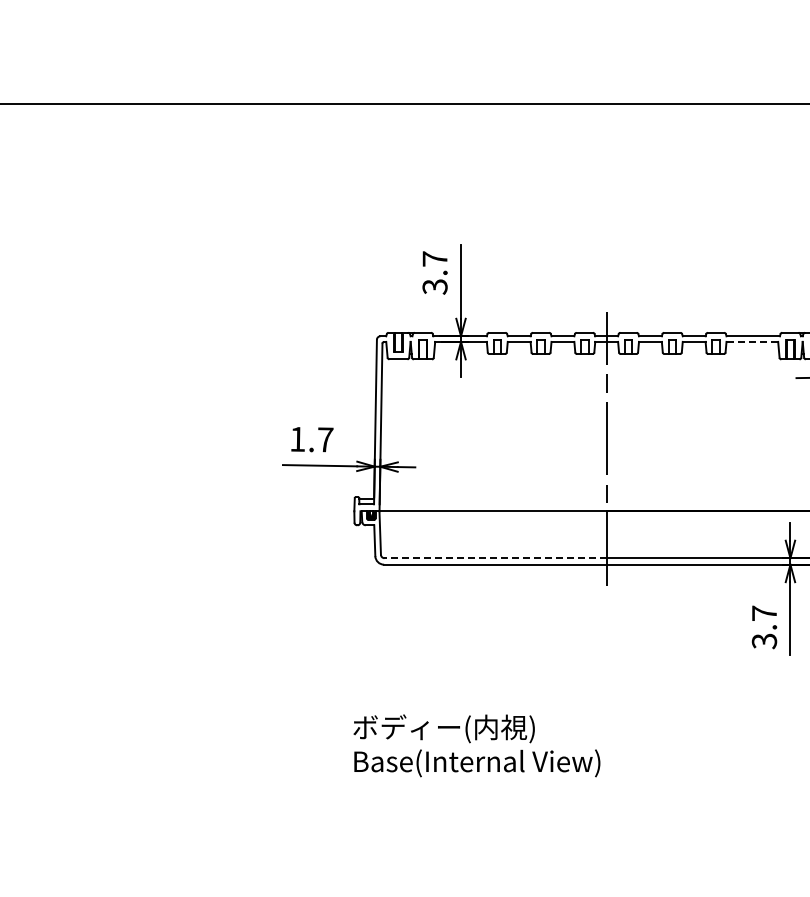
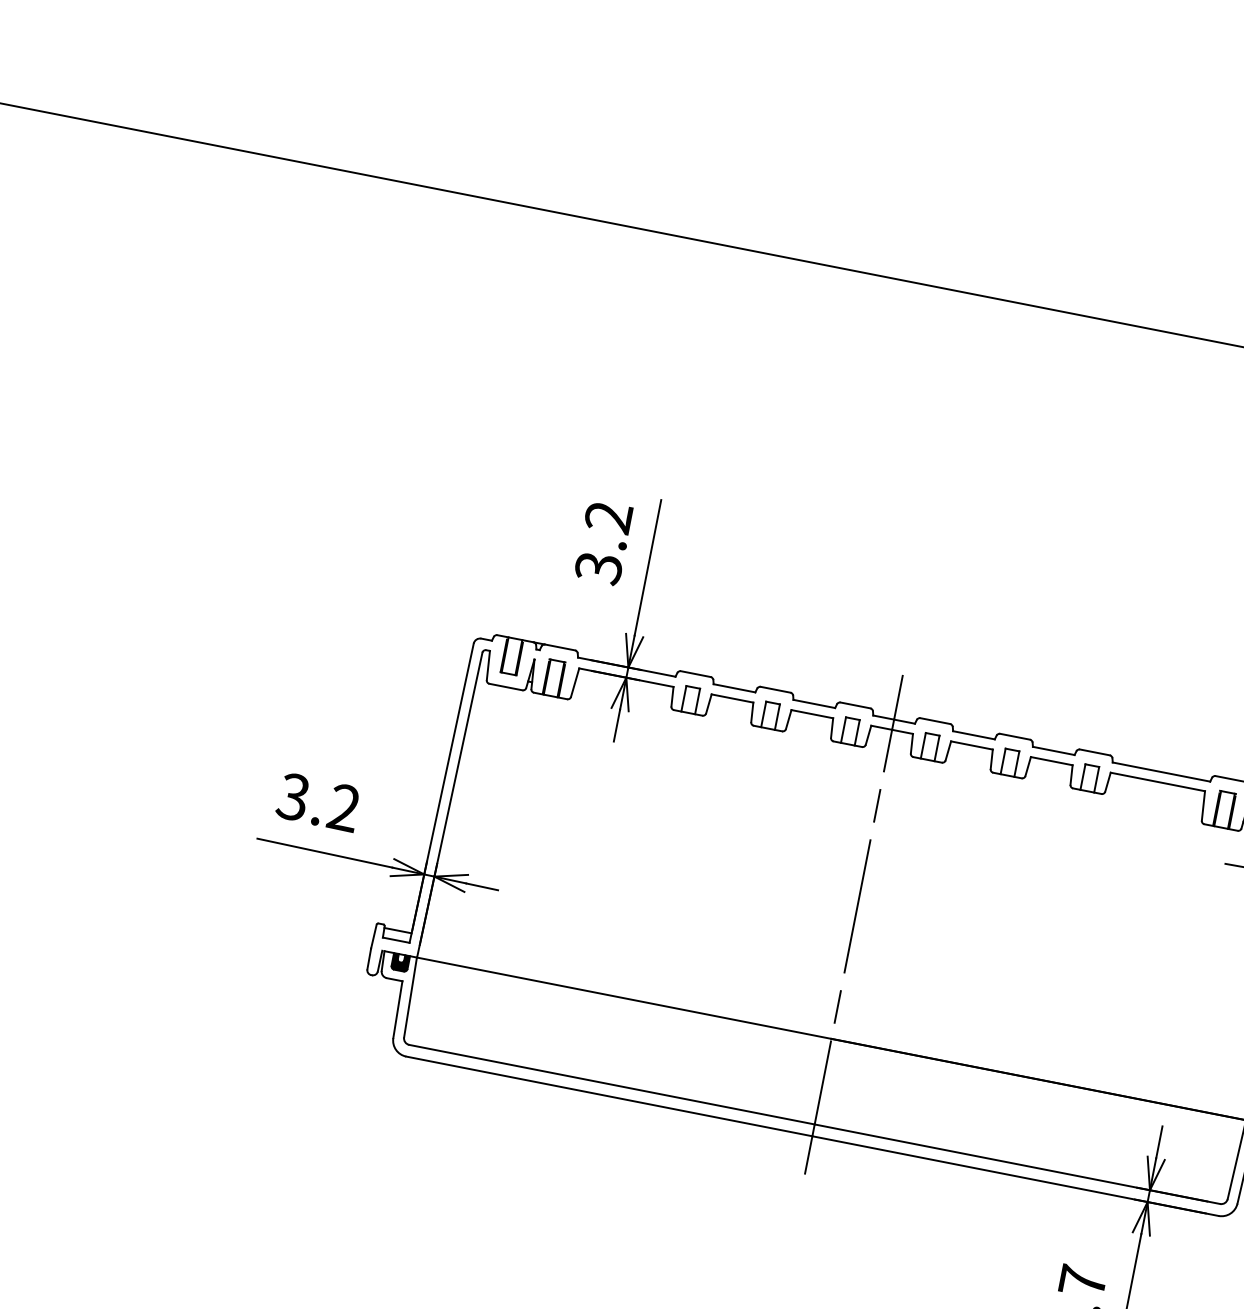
text: (434, 258) -> (607, 516), 3.7 -> 3.2
line: (752, 341) -> (1158, 781), dashed -> solid
text: (311, 439) -> (318, 802), 1.7 -> 3.2
line: (495, 558) -> (611, 1085), dashed -> solid

